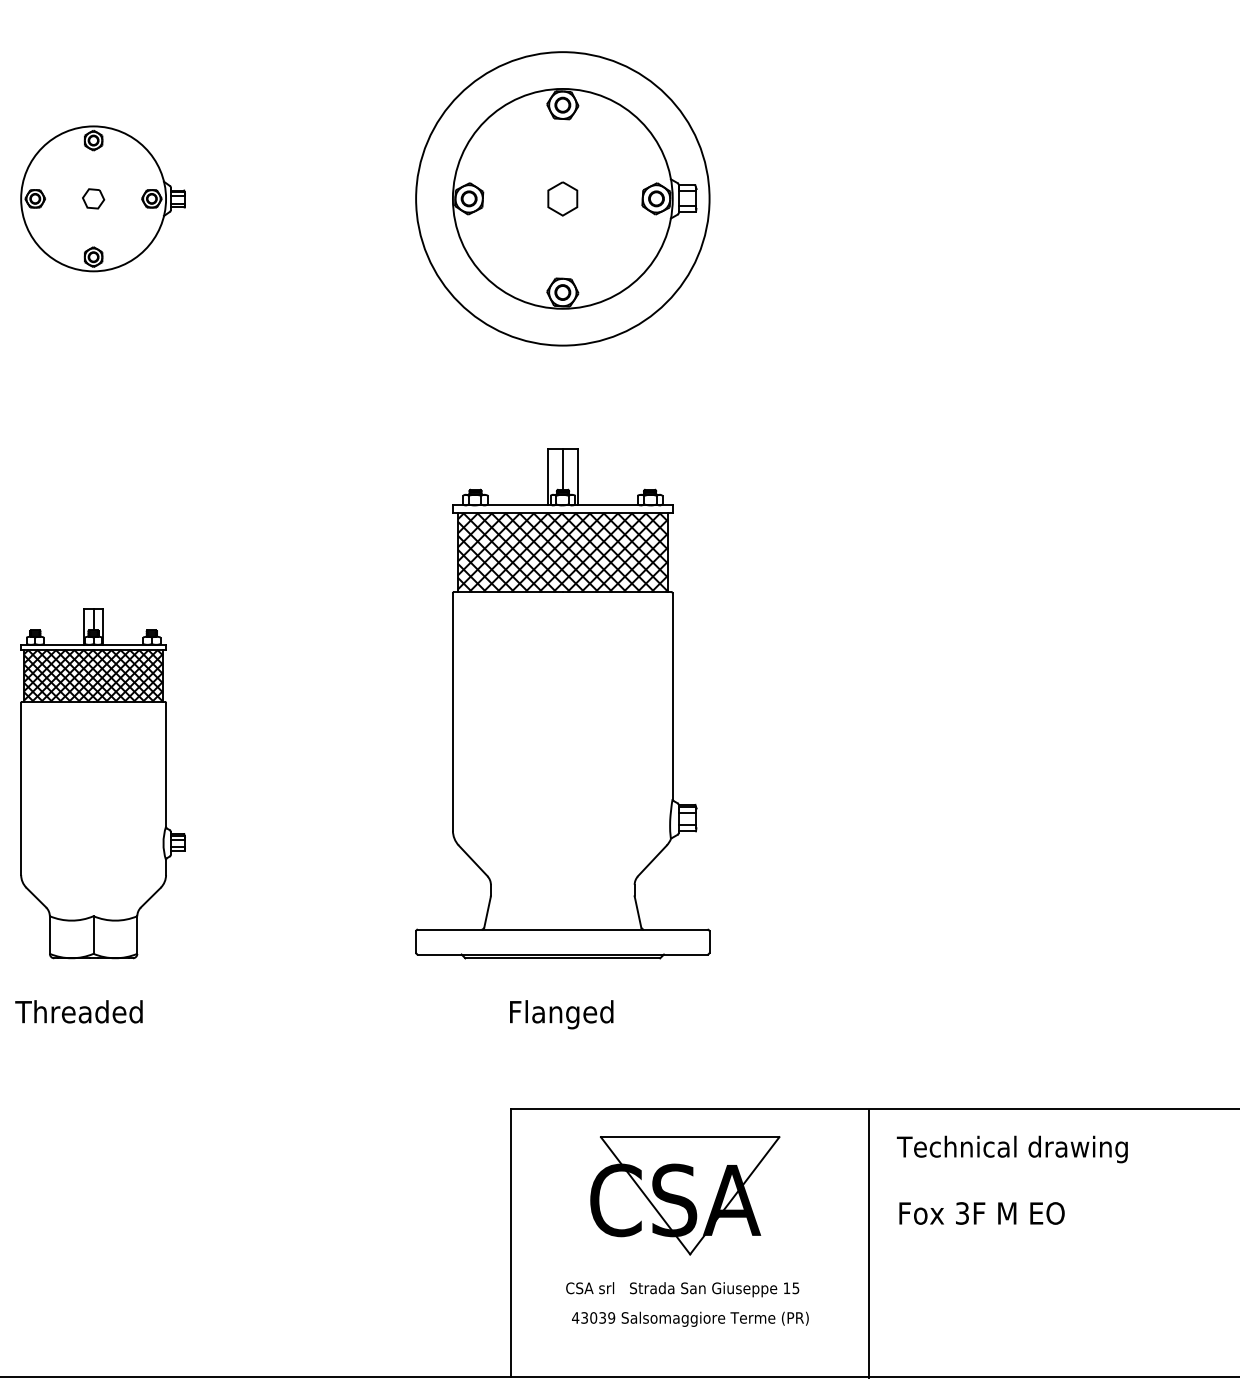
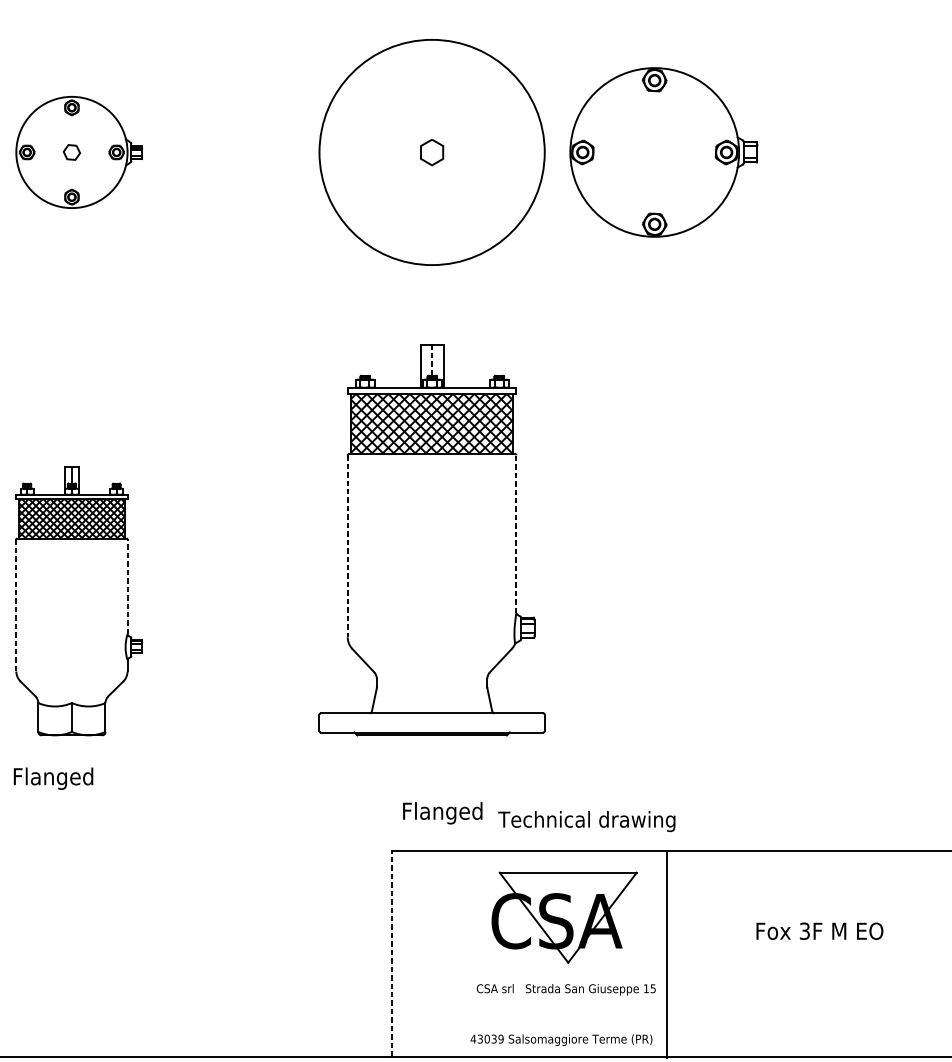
part: (574, 198) -> (663, 152), moved
line: (563, 469) -> (432, 360), solid -> dashed
line: (672, 696) -> (516, 534), solid -> dashed
line: (452, 711) -> (347, 545), solid -> dashed
line: (166, 764) -> (127, 586), solid -> dashed
line: (21, 789) -> (16, 605), solid -> dashed
text: (78, 1014) -> (60, 778), Threaded -> Flanged
text: (561, 1014) -> (442, 813), moved
text: (1011, 1149) -> (586, 821), moved
part: (685, 1195) -> (564, 917), moved
text: (981, 1213) -> (819, 931), moved
line: (510, 1242) -> (391, 953), solid -> dashed
text: (682, 1289) -> (566, 989), moved
text: (690, 1318) -> (561, 1039), moved

